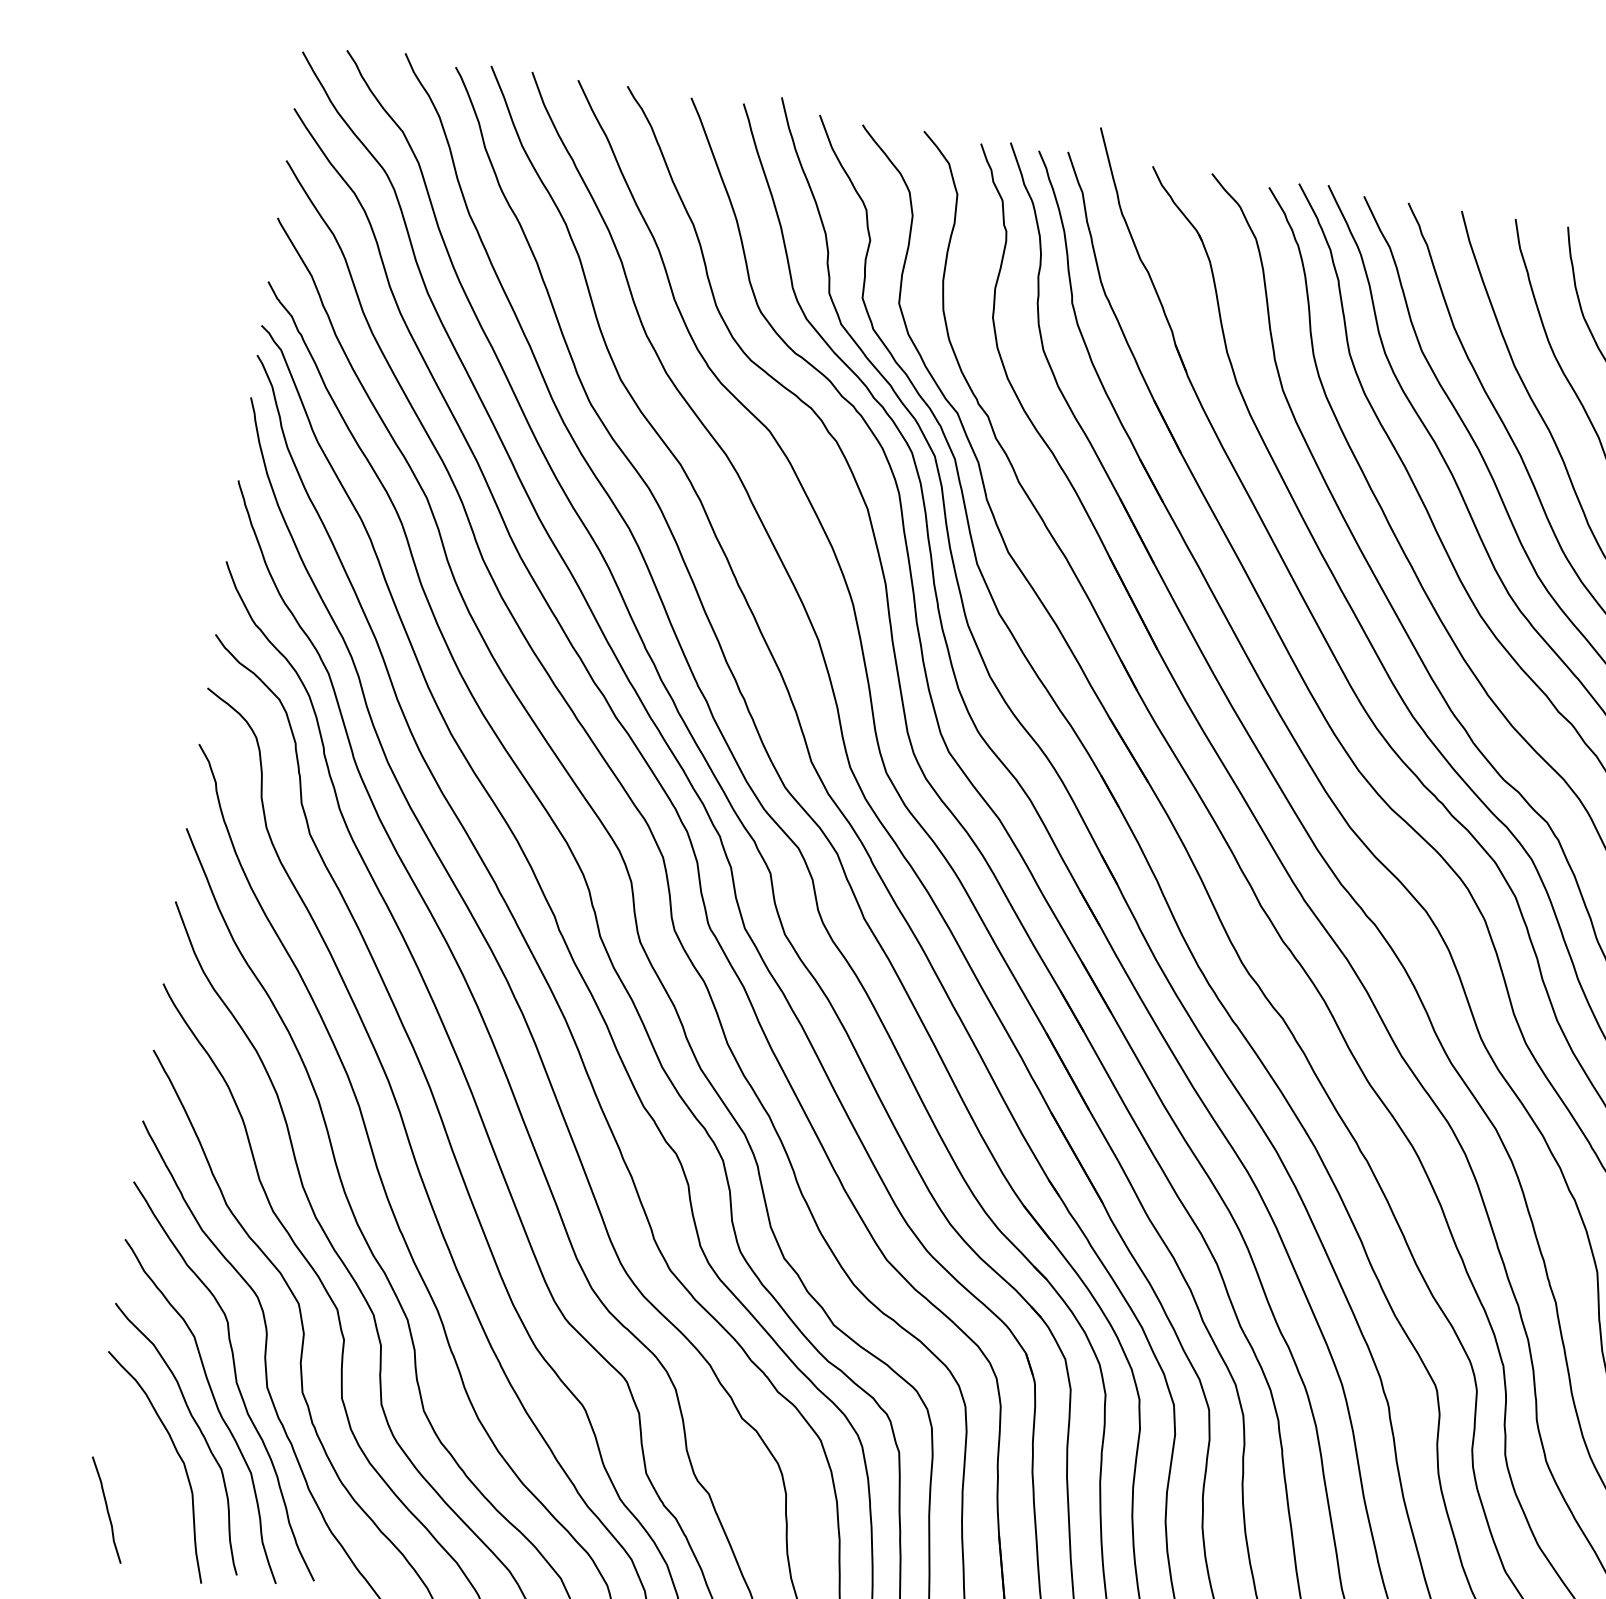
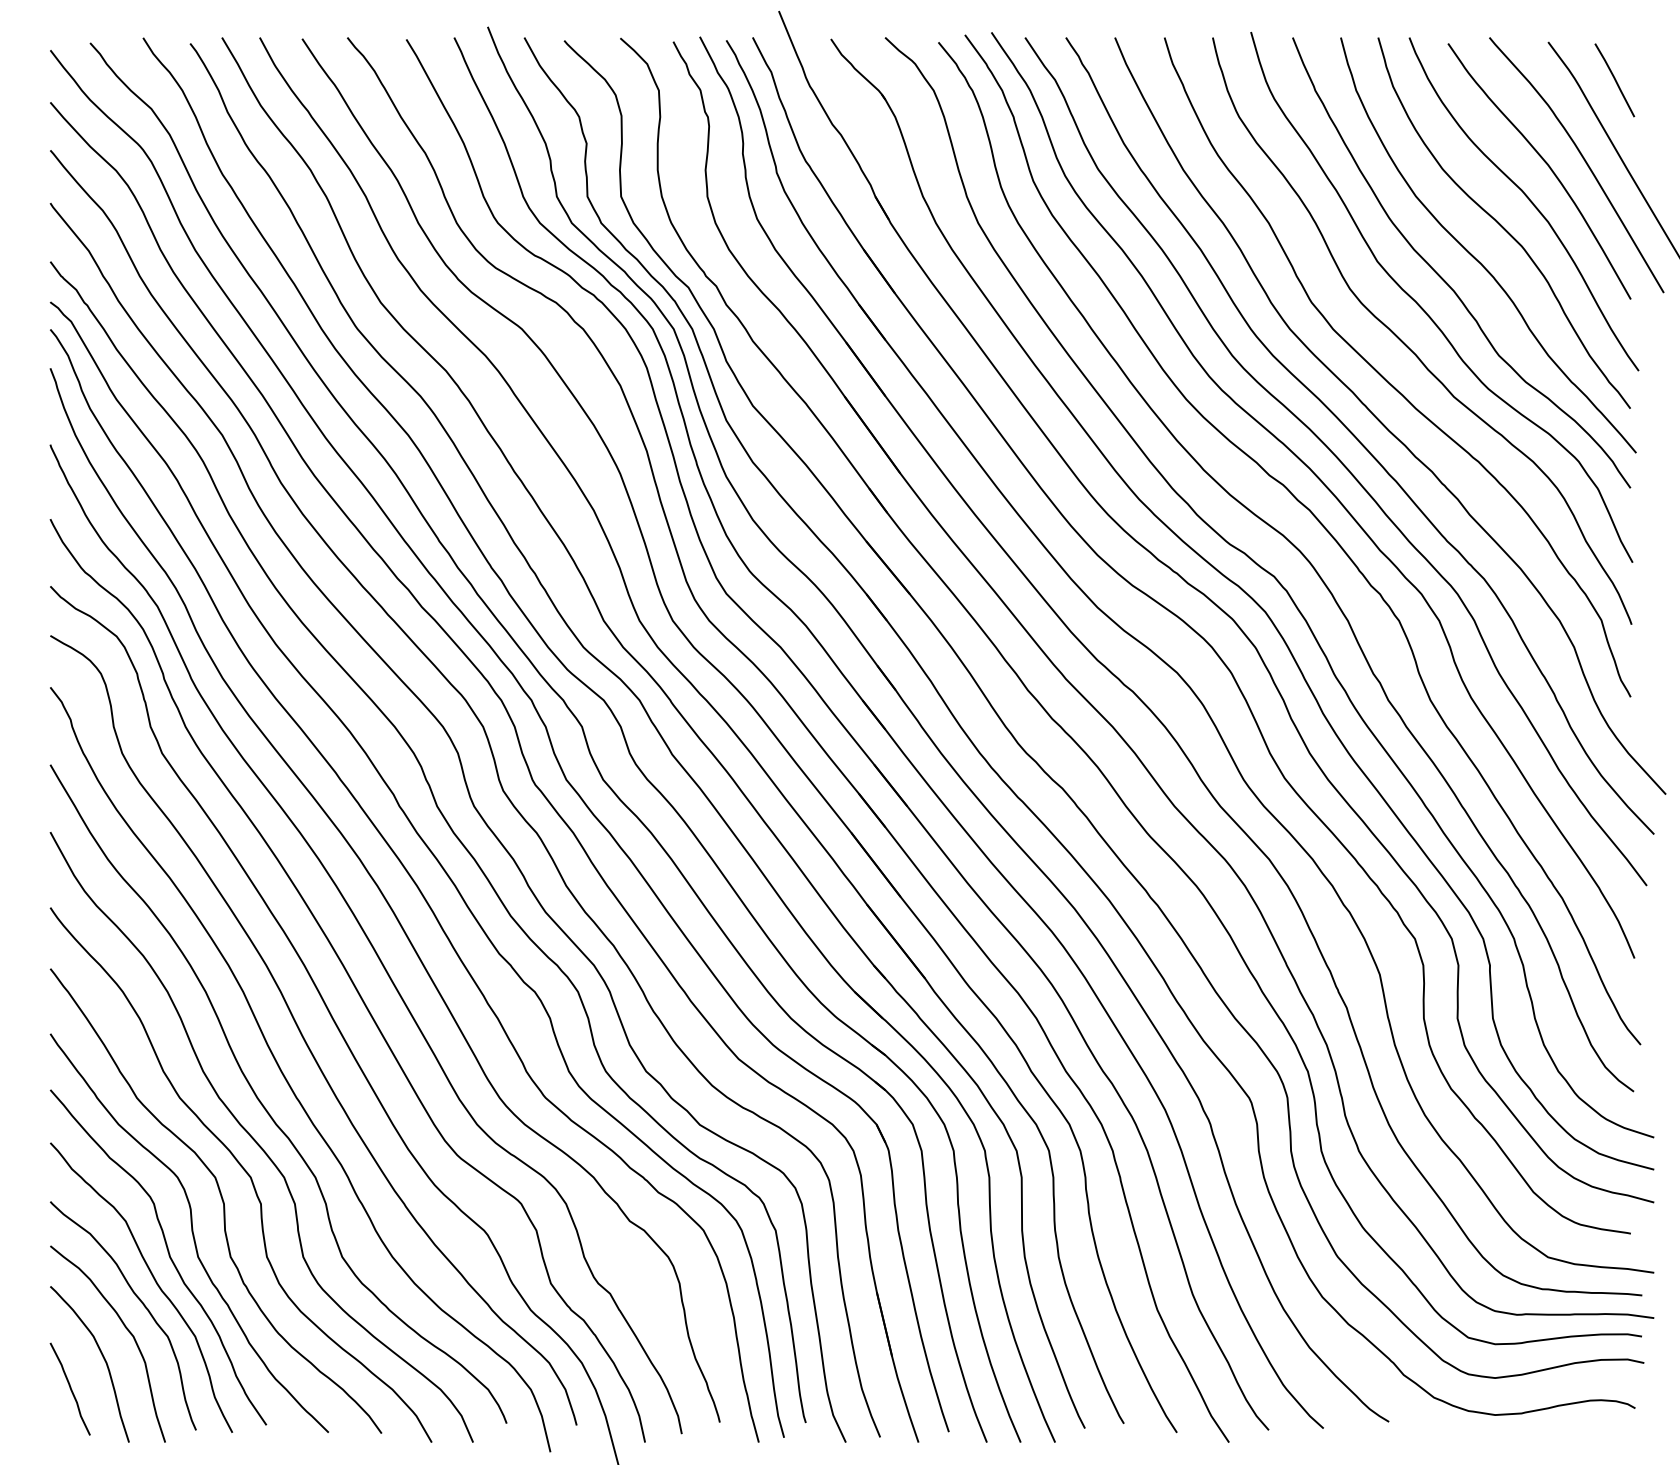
curve: (146, 1480) -> (102, 1357), added

